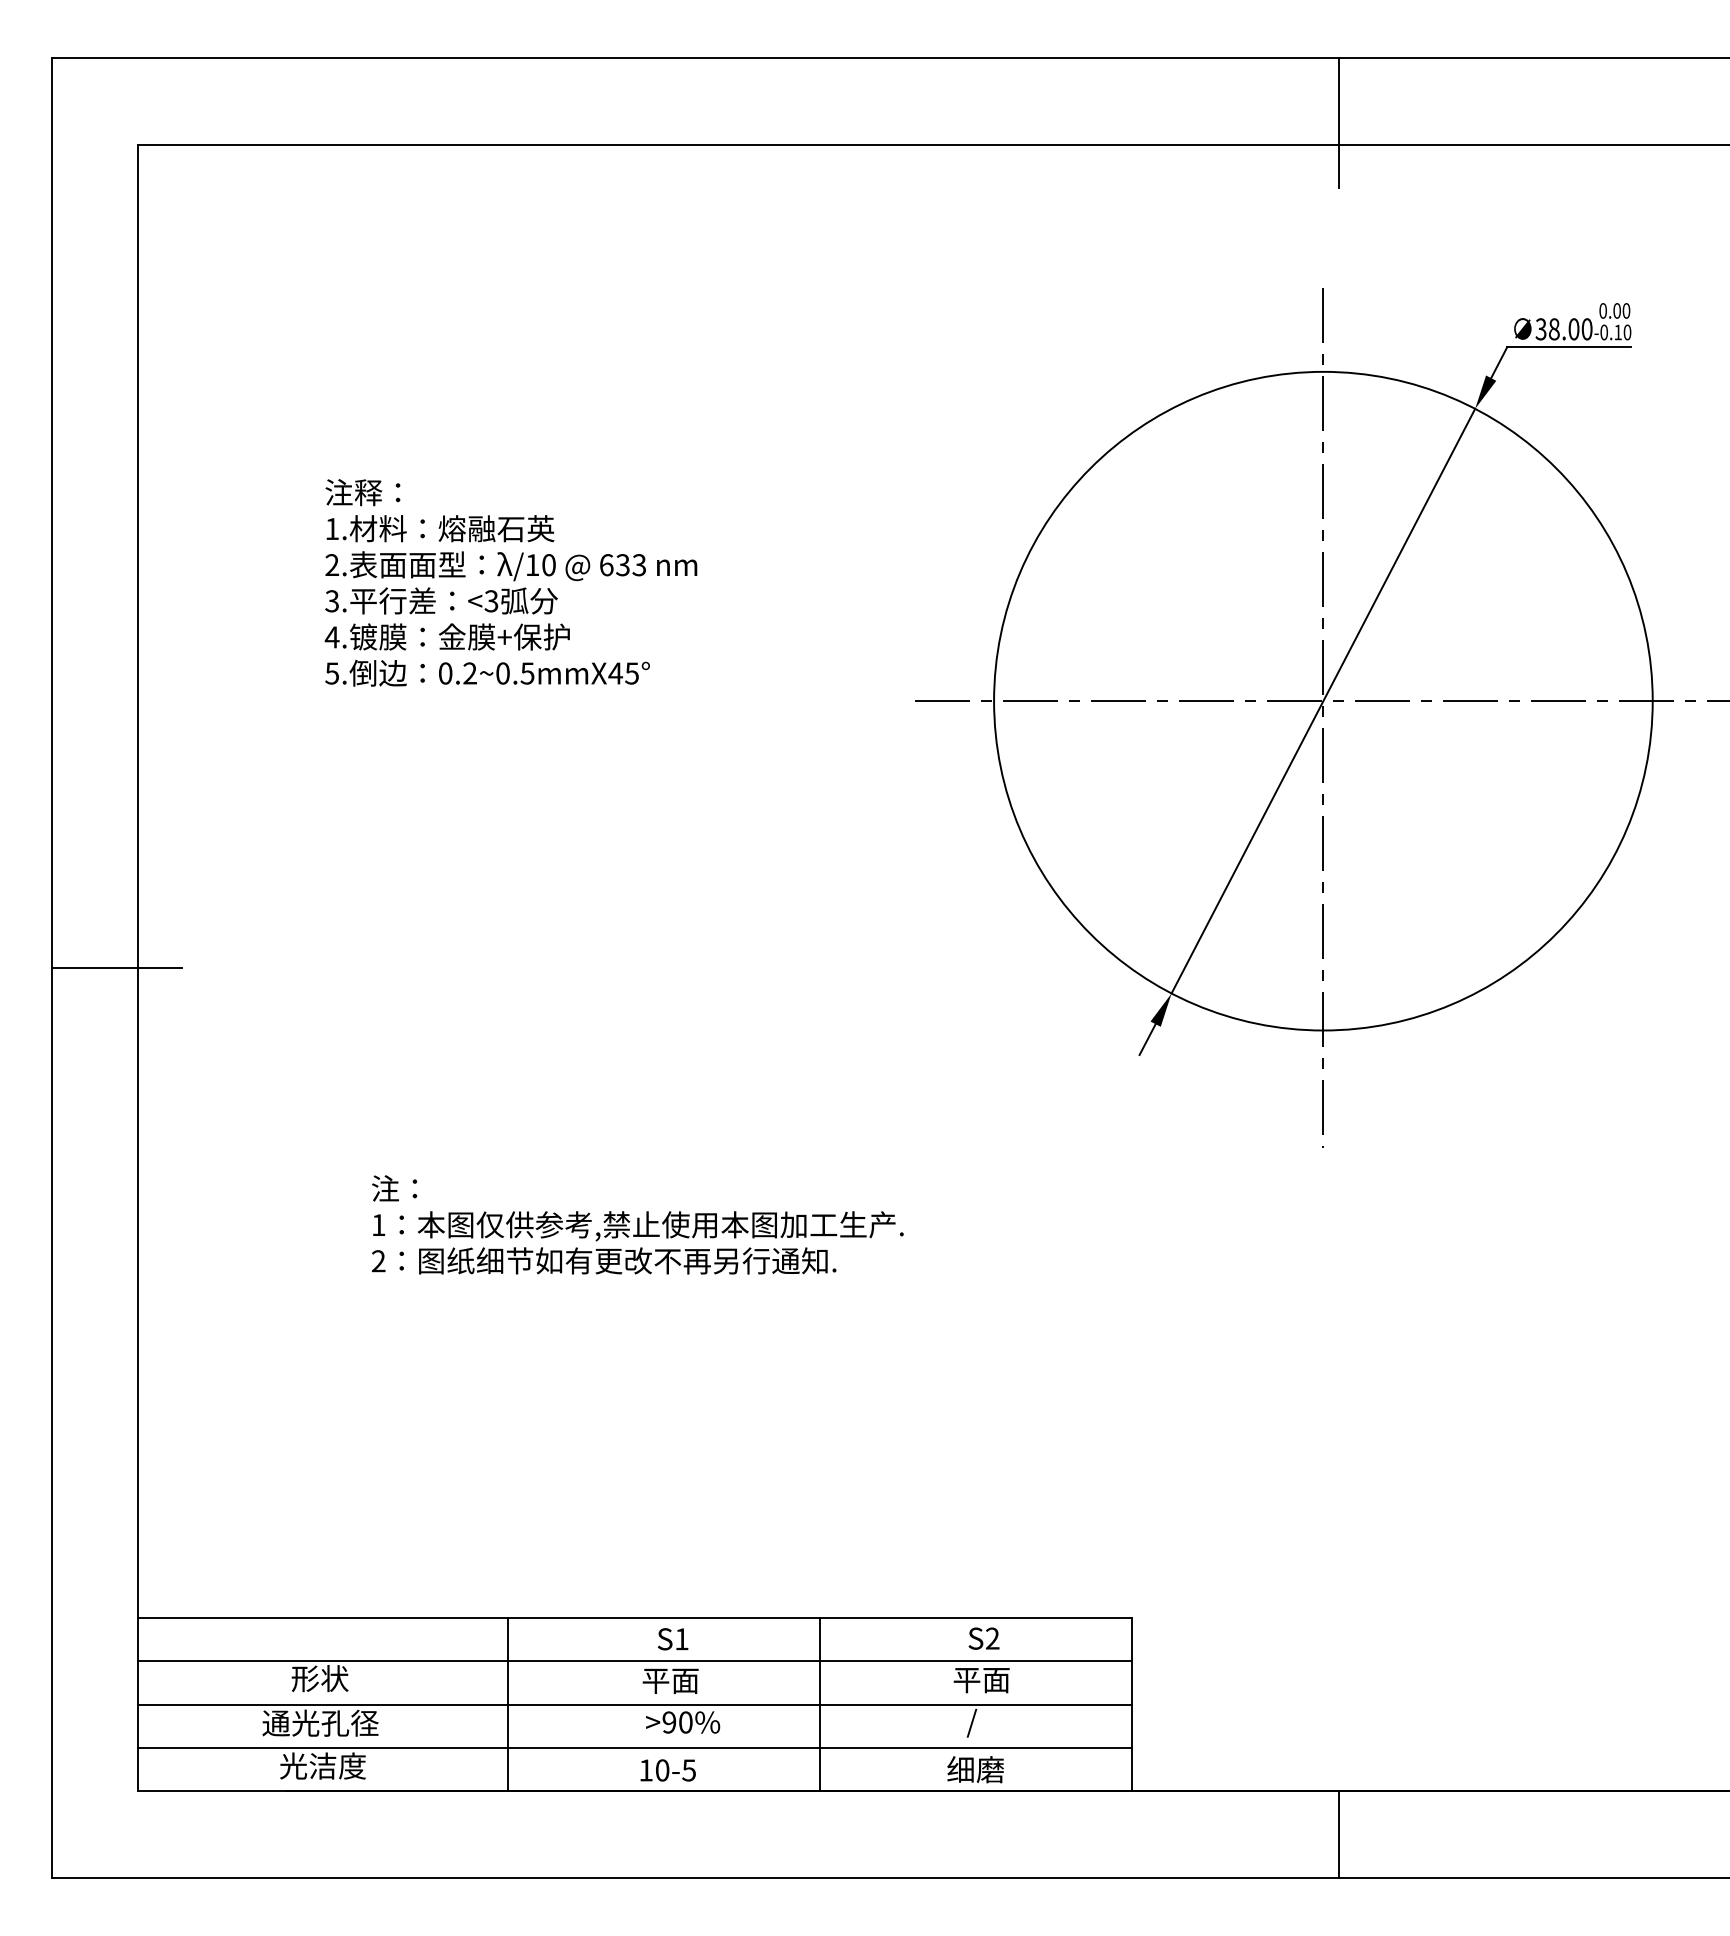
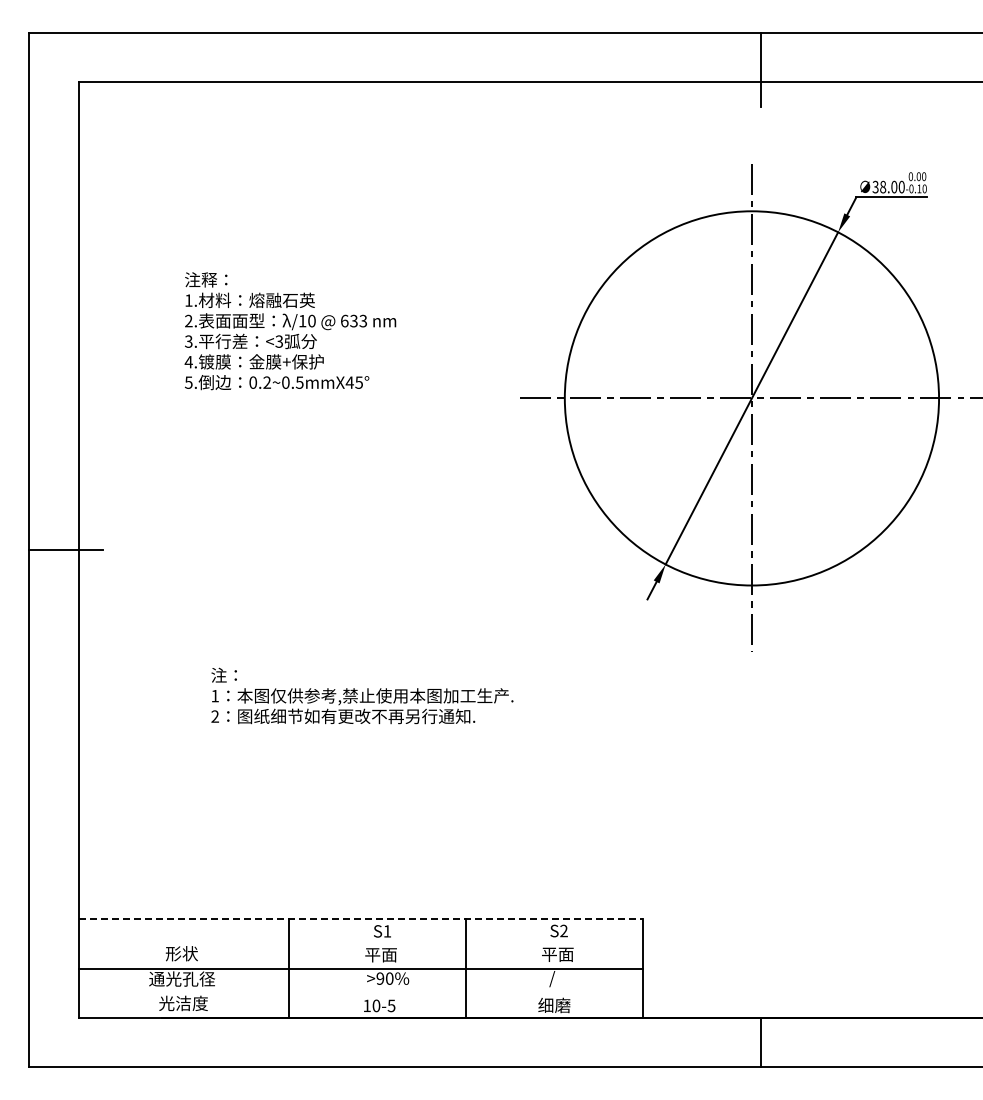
line: (636, 1618) -> (361, 919), solid -> dashed
line: (634, 1660) -> (360, 943), removed
line: (634, 1748) -> (360, 993), removed

